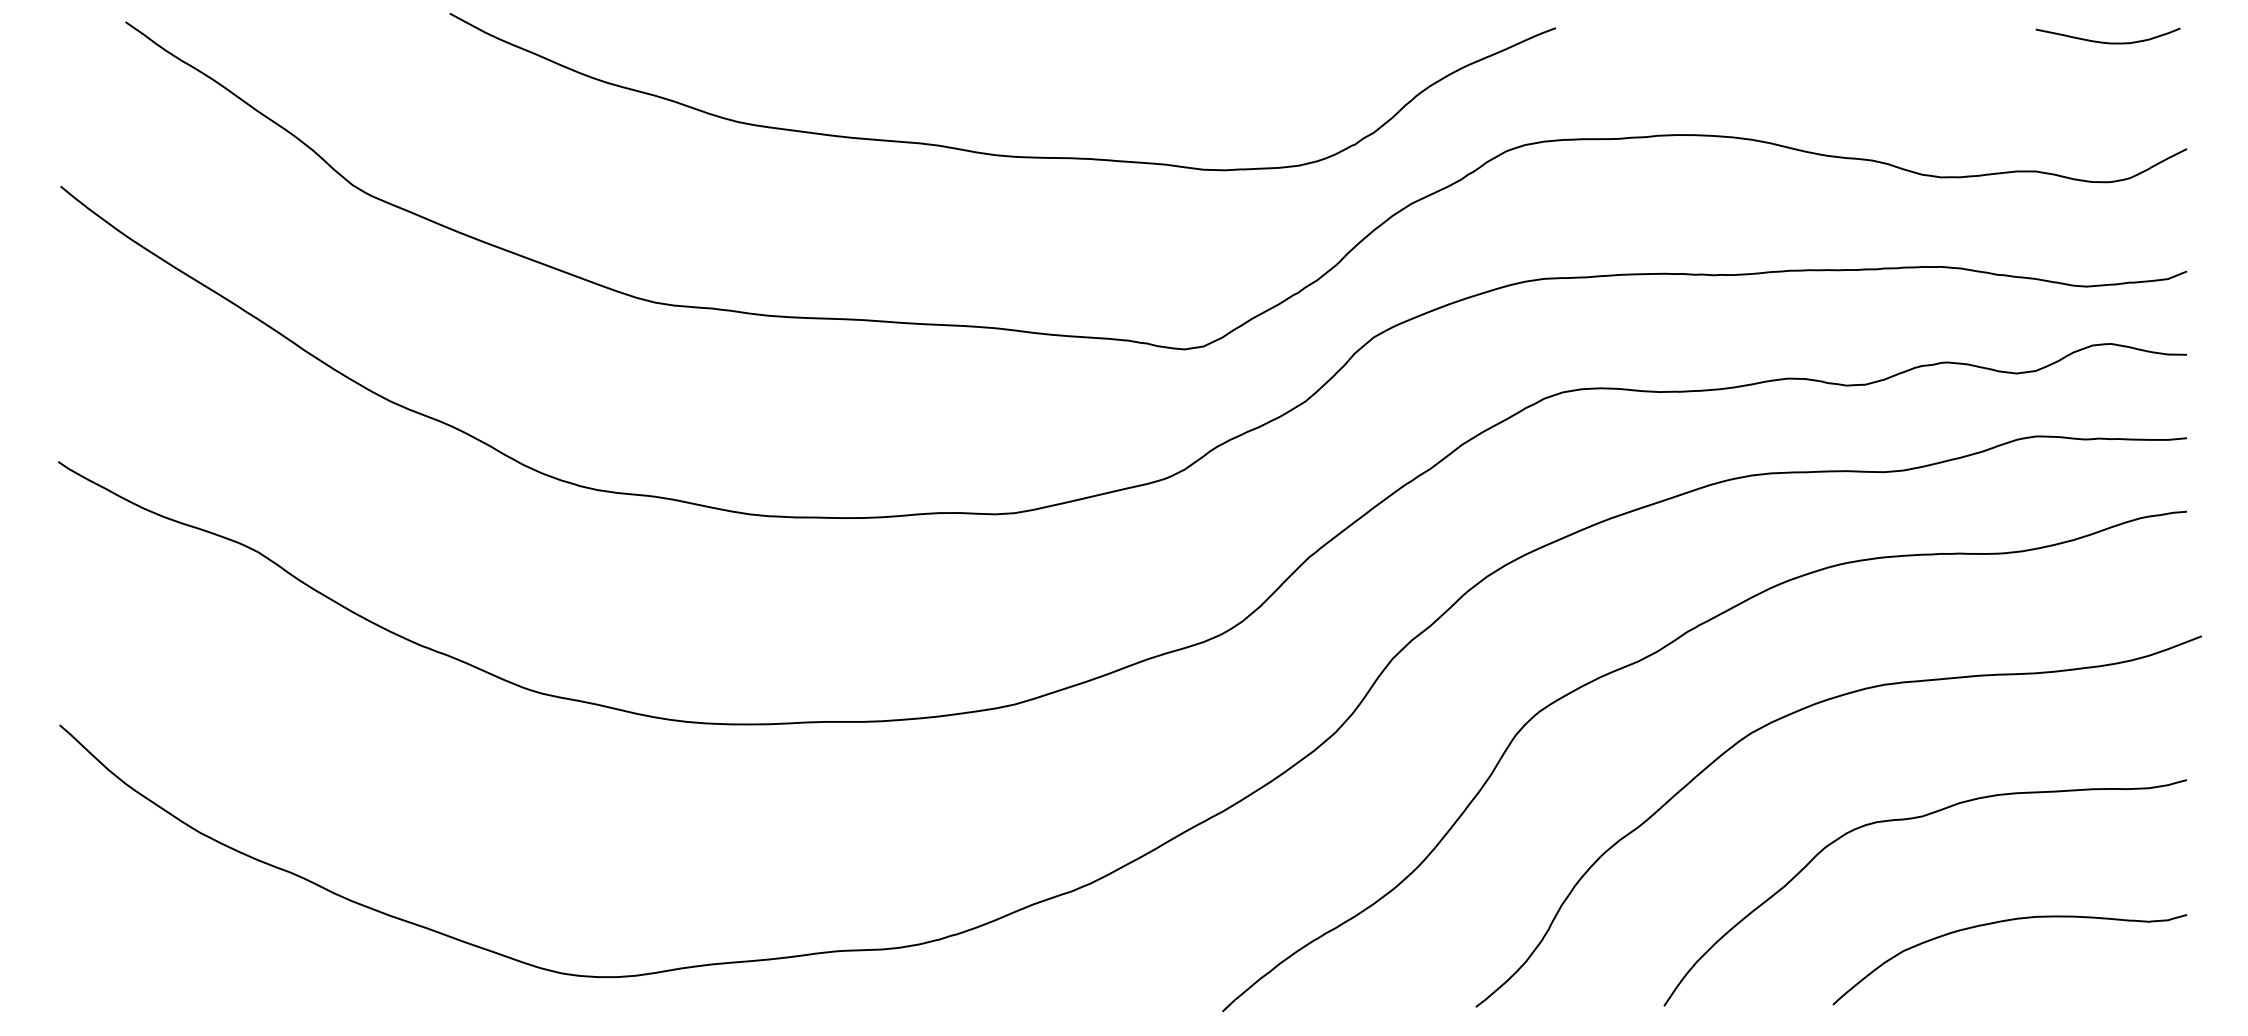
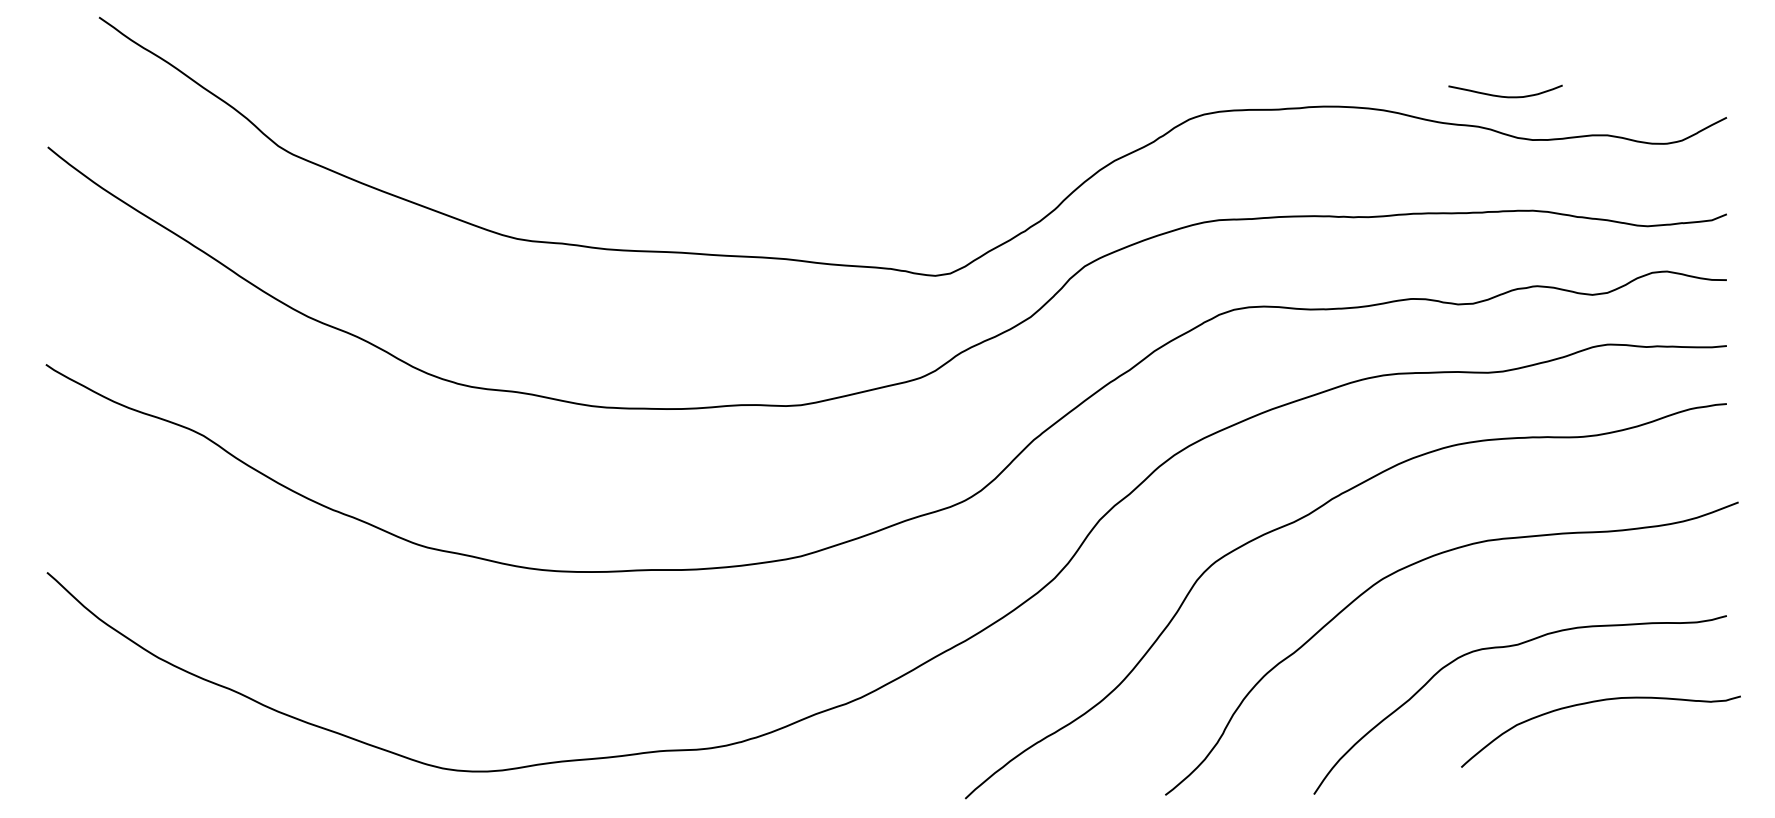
curve: (2104, 41) -> (1502, 95), moved
curve: (989, 152) -> (781, 120), removed
curve: (2004, 922) -> (1596, 702), moved

